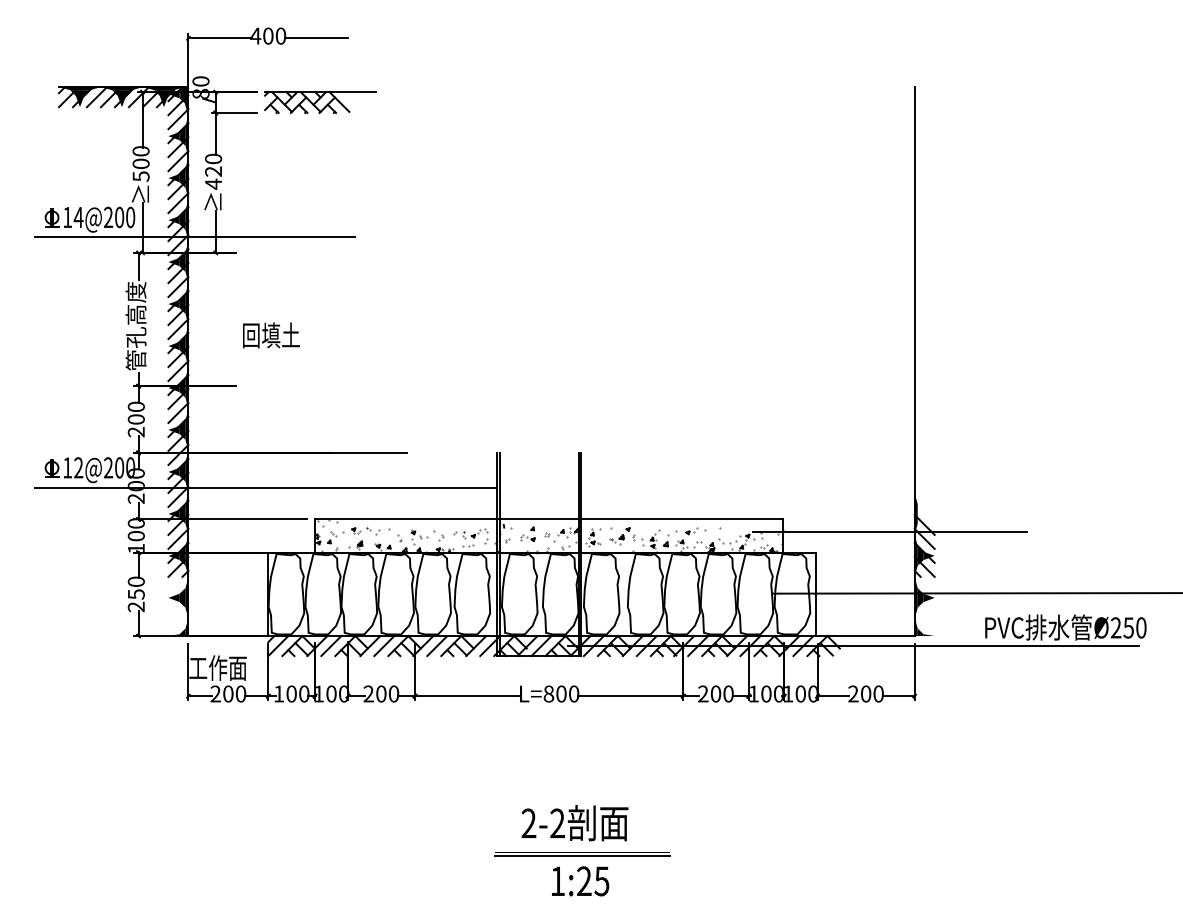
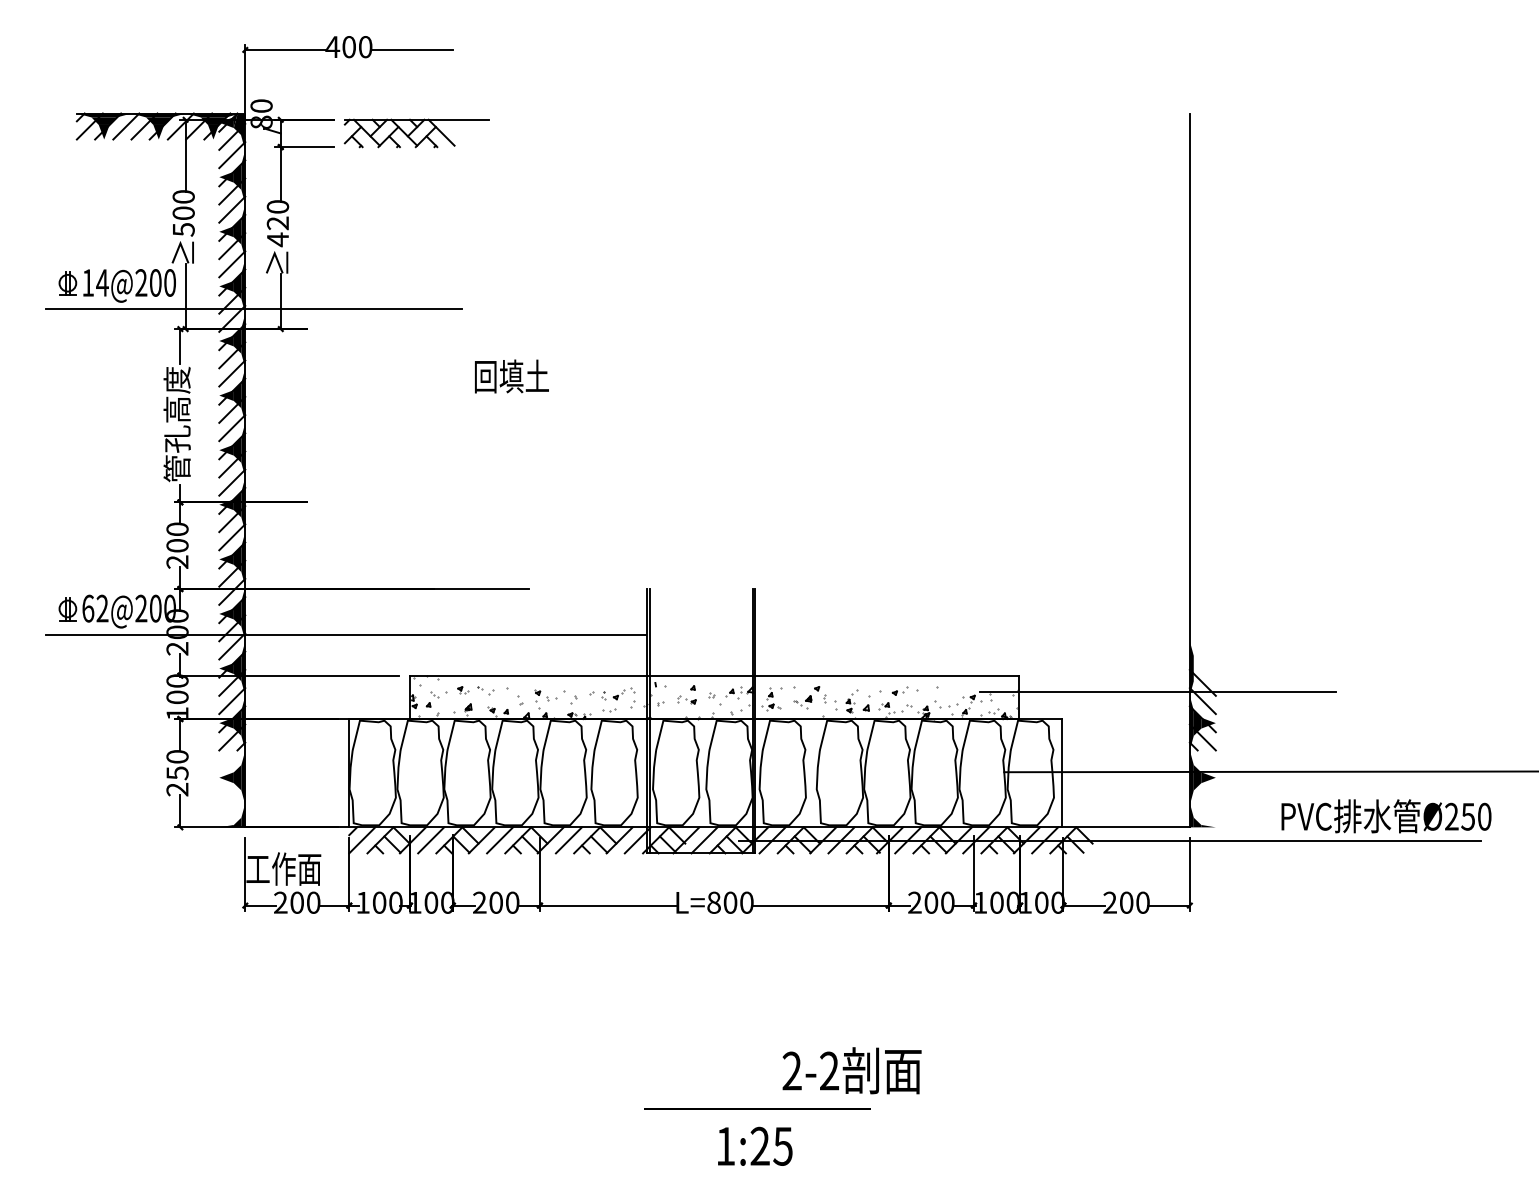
text: (271, 335) -> (511, 376), moved
text: (67, 467) -> (87, 608), 12@200 -> 62@200
text: (574, 823) -> (851, 1071), moved
line: (582, 856) -> (757, 1114), removed

